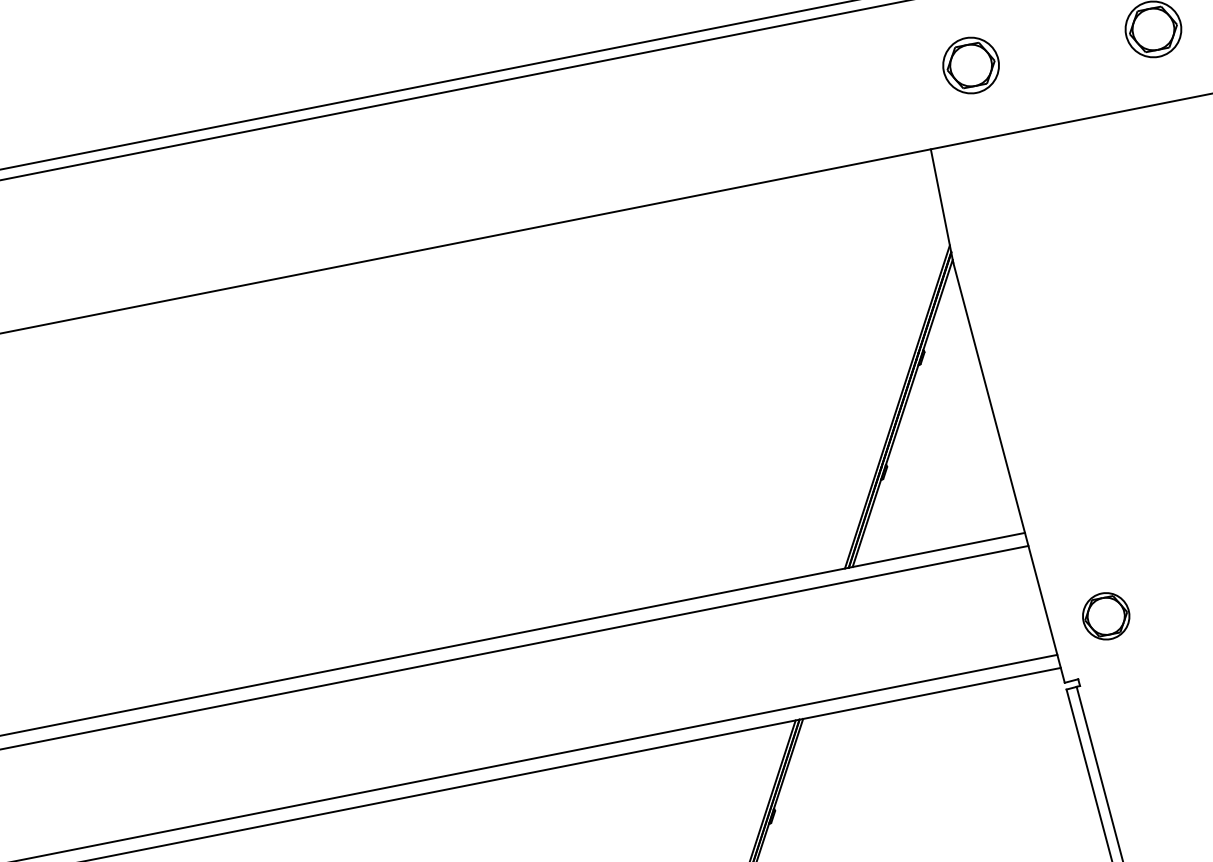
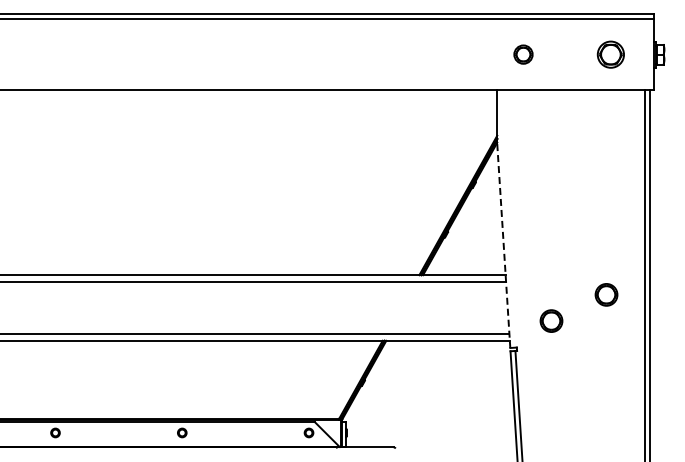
part: (971, 65) -> (523, 54), size x0.7
line: (1008, 473) -> (503, 246), solid -> dashed
part: (1105, 615) -> (551, 320), moved

